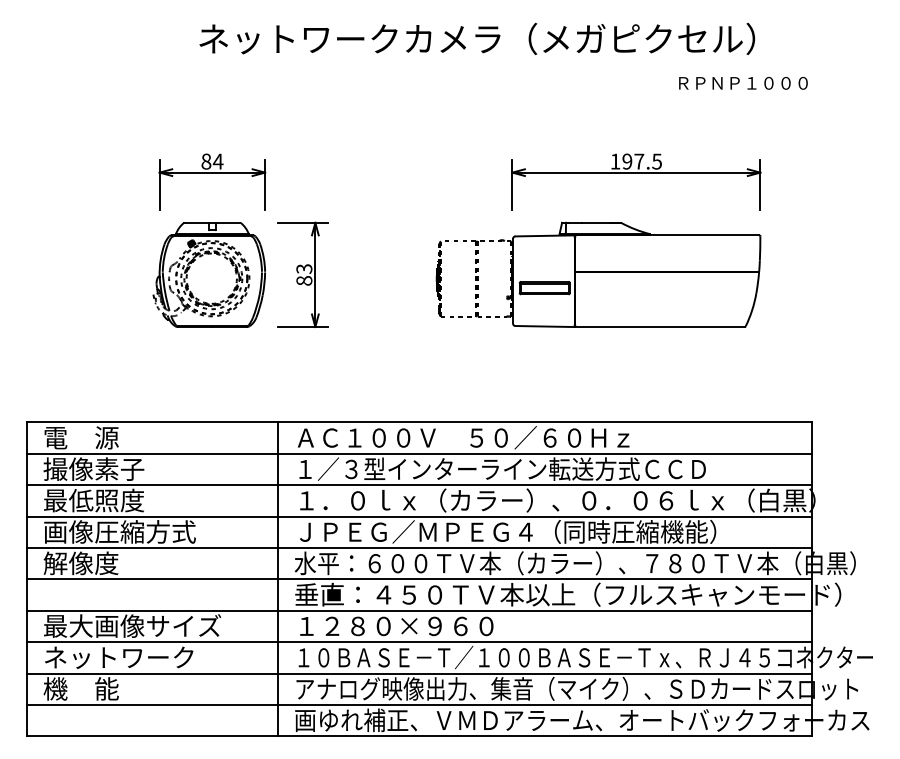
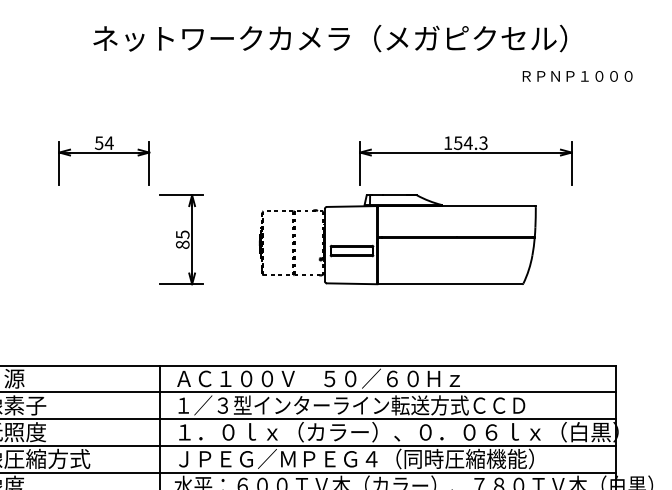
text: (743, 83) -> (577, 76), moved
text: (206, 161) -> (99, 143), 84 -> 54
text: (641, 161) -> (470, 143), 197.5 -> 154.3
part: (200, 257) -> (94, 224), removed
text: (303, 268) -> (182, 234), 83 -> 85
part: (598, 274) -> (397, 239), moved

